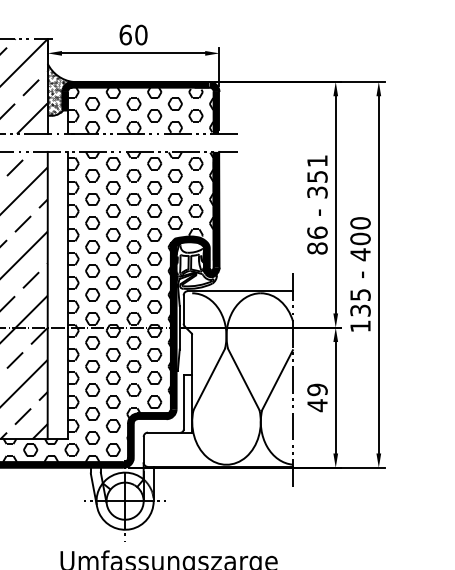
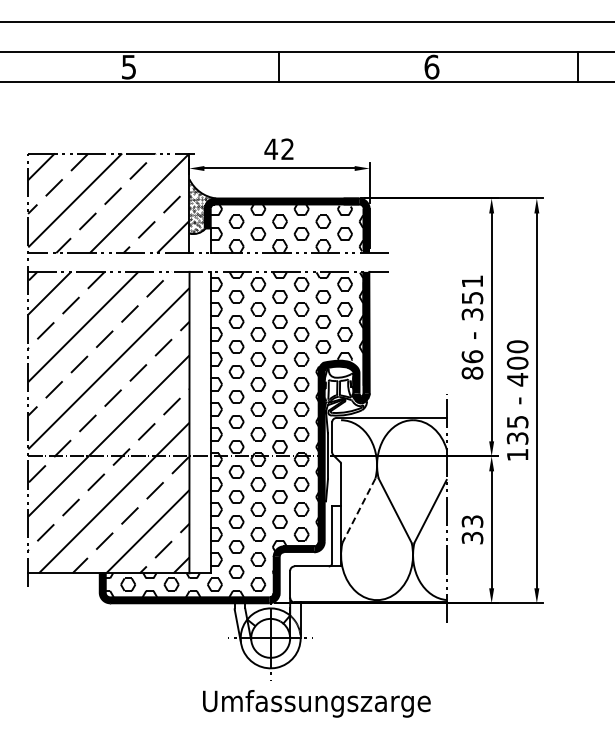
text: (133, 35) -> (279, 149), 60 -> 42
line: (208, 380) -> (358, 511), solid -> dashed
text: (317, 397) -> (472, 529), 49 -> 33

